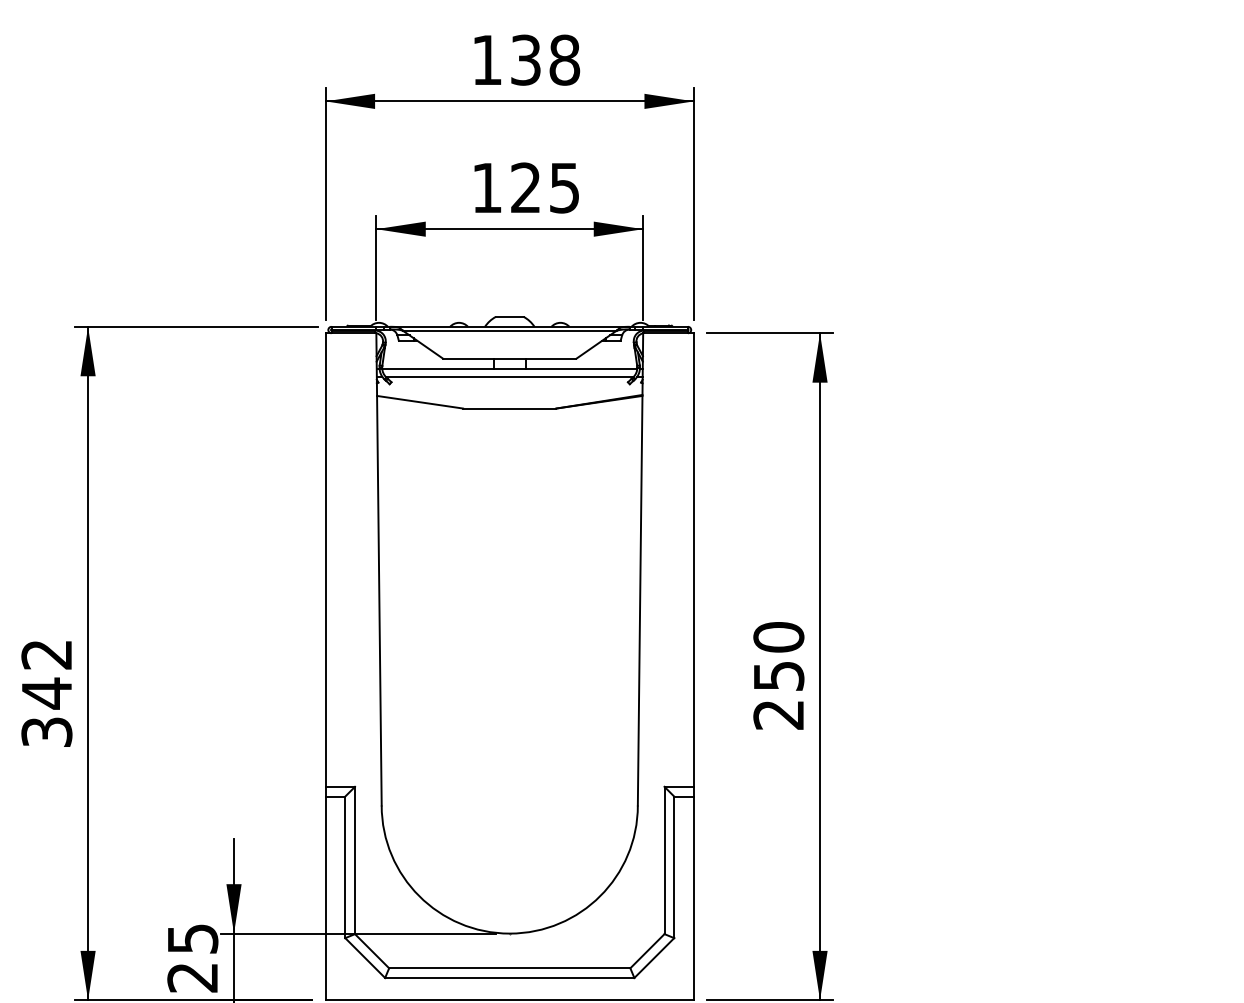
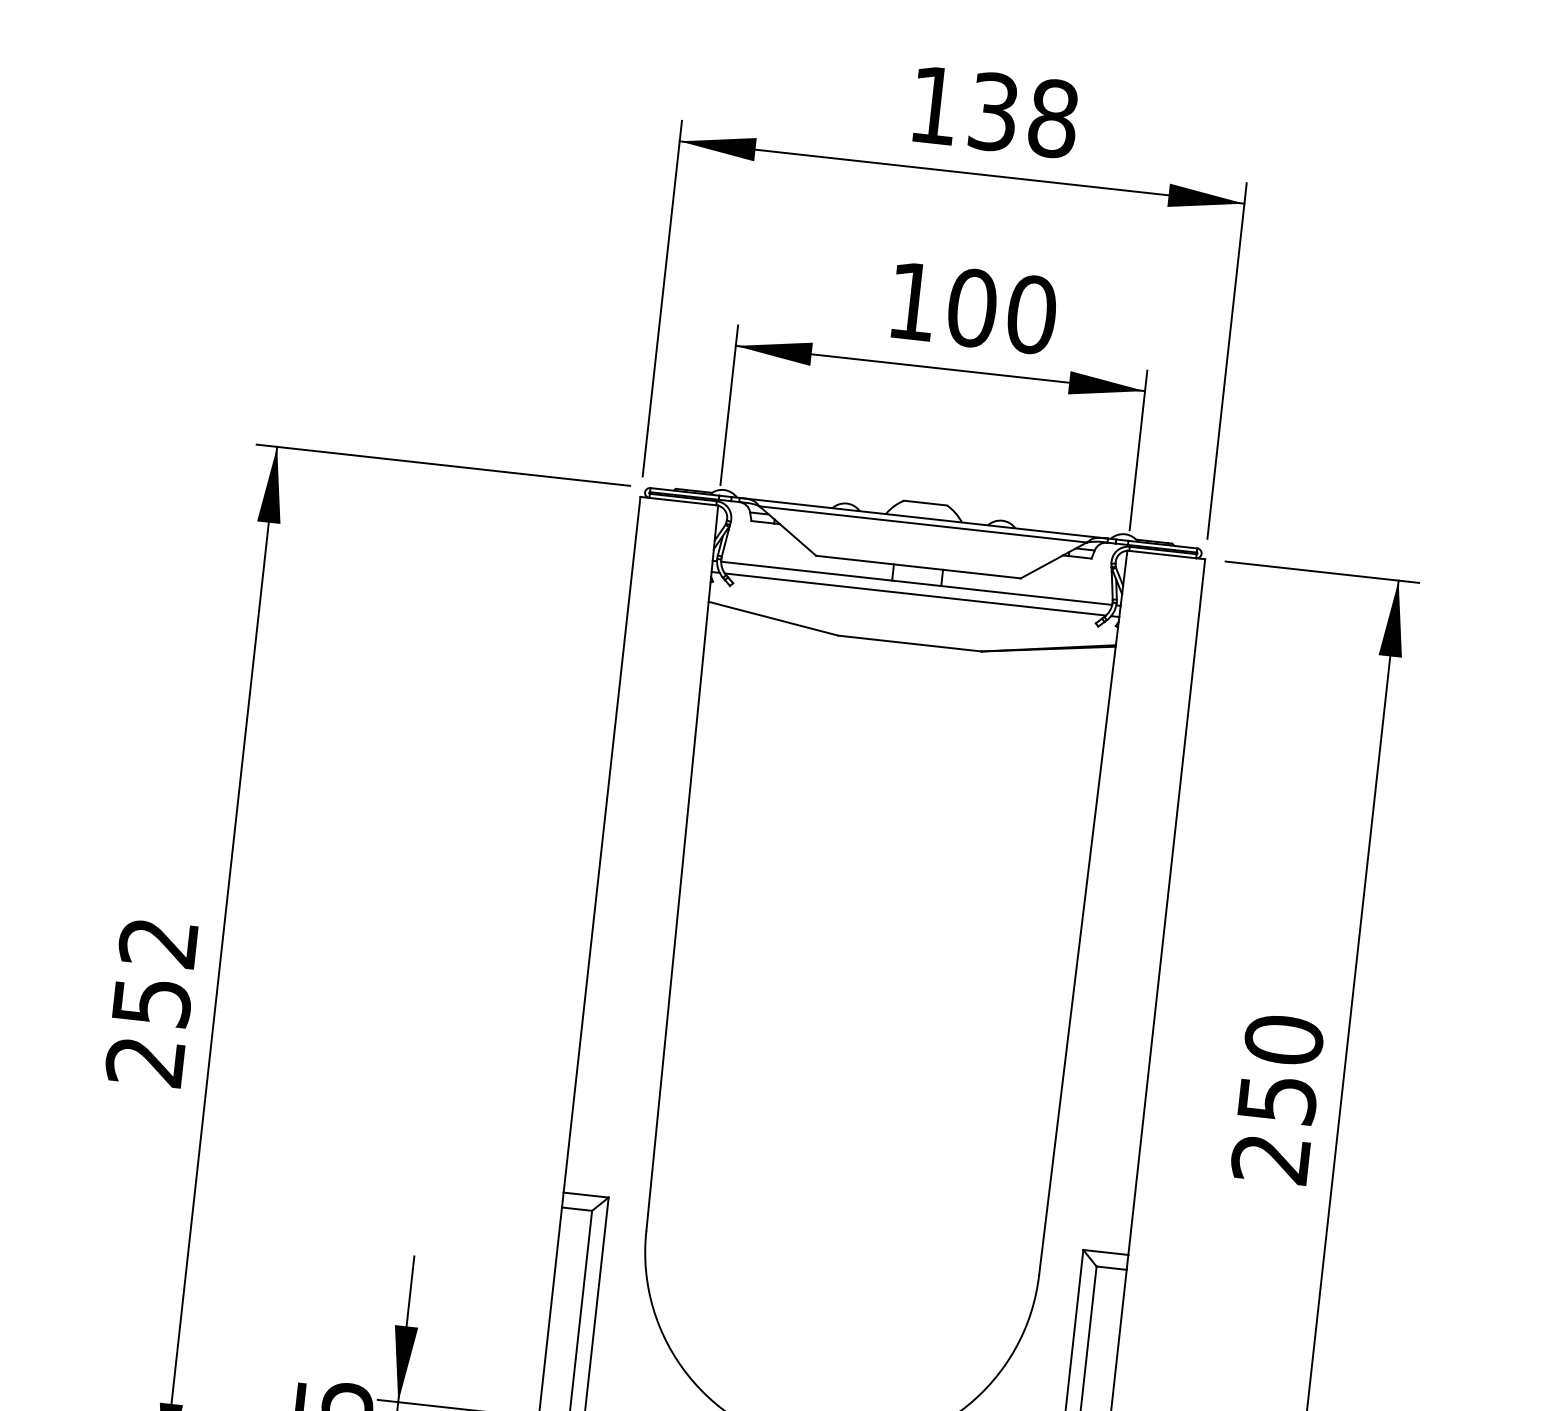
text: (545, 187) -> (1002, 310), 125 -> 100
text: (46, 712) -> (148, 1031), 342 -> 252

